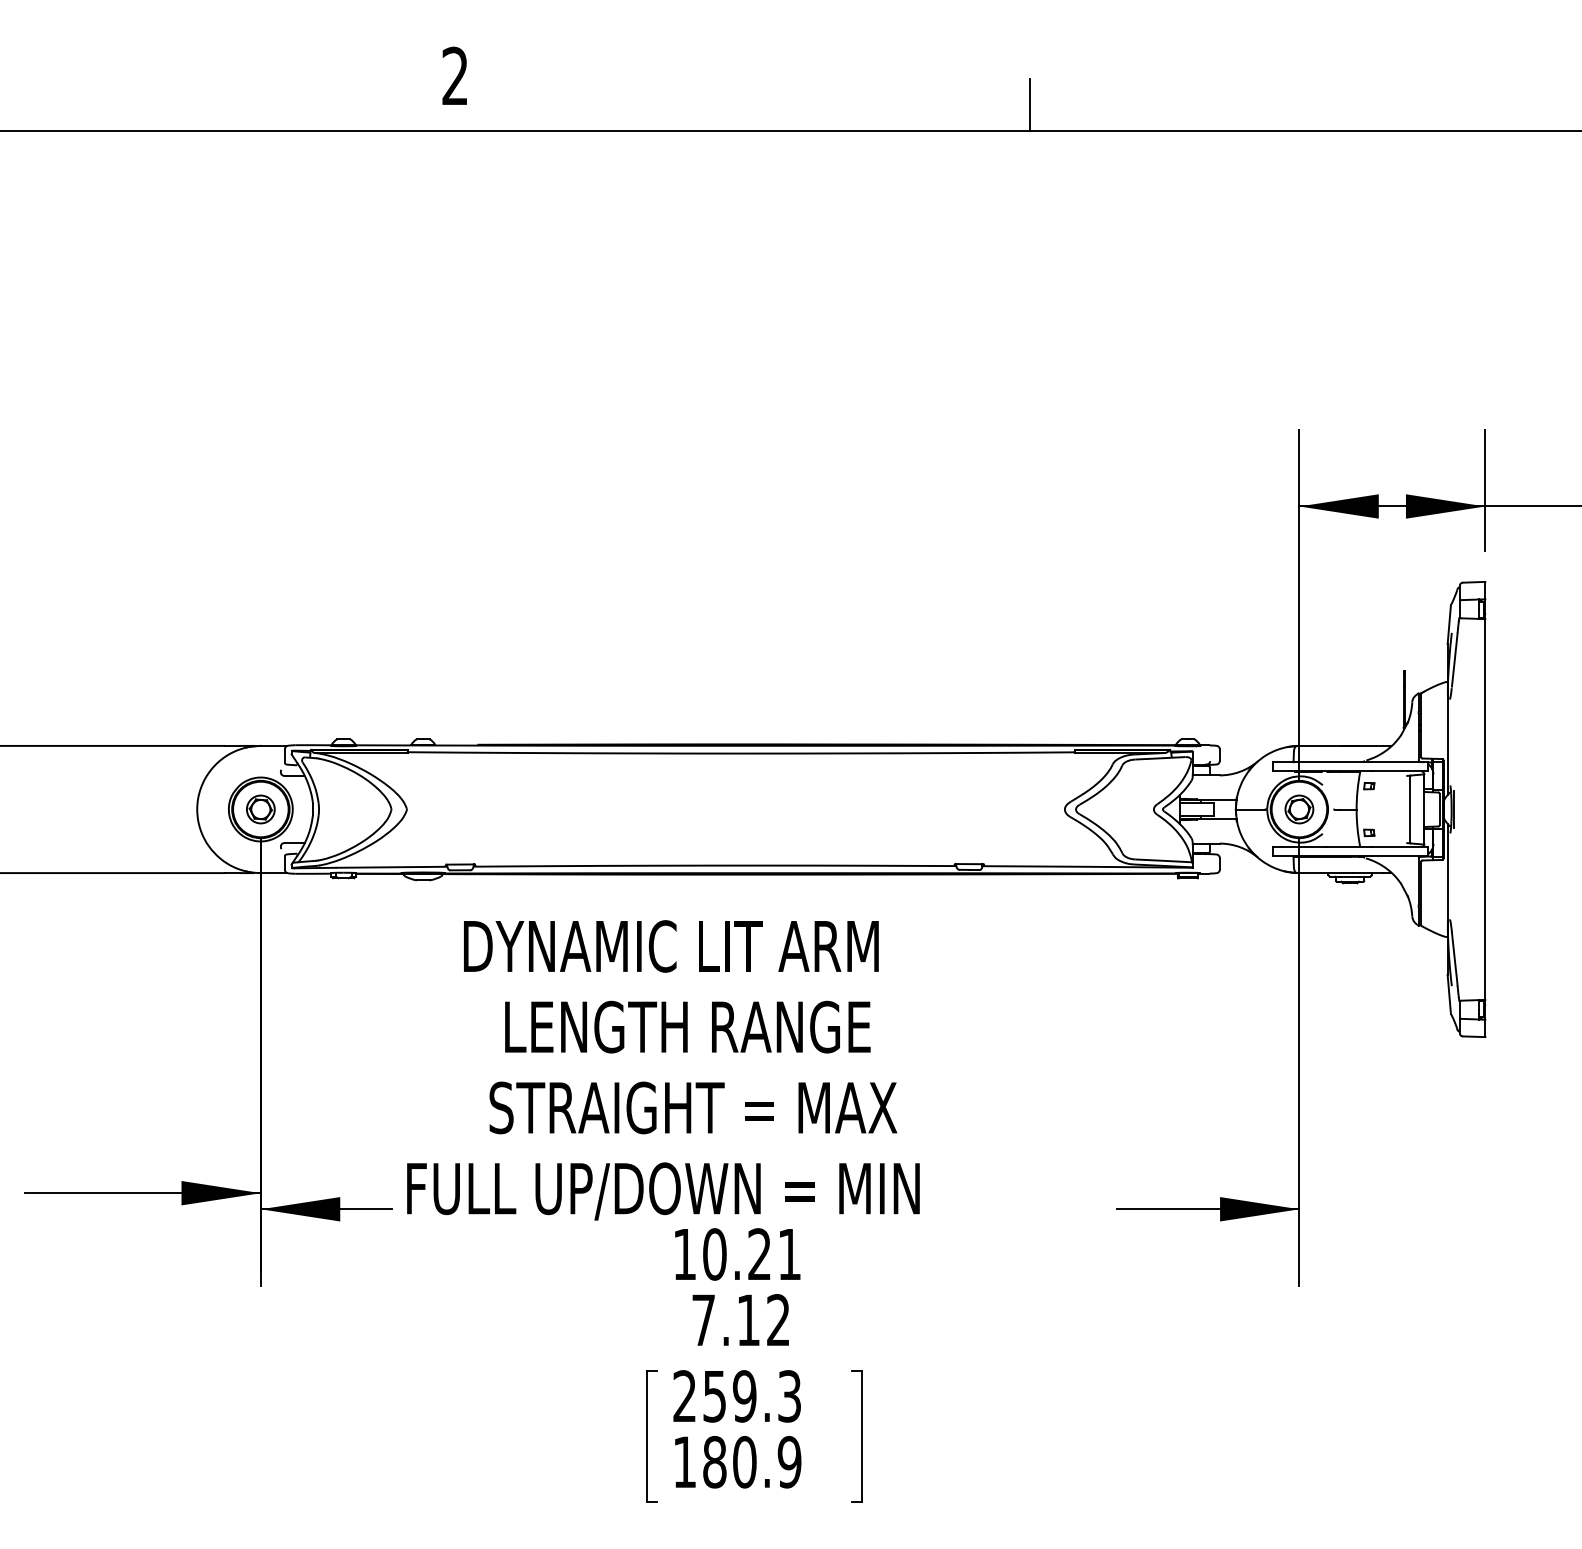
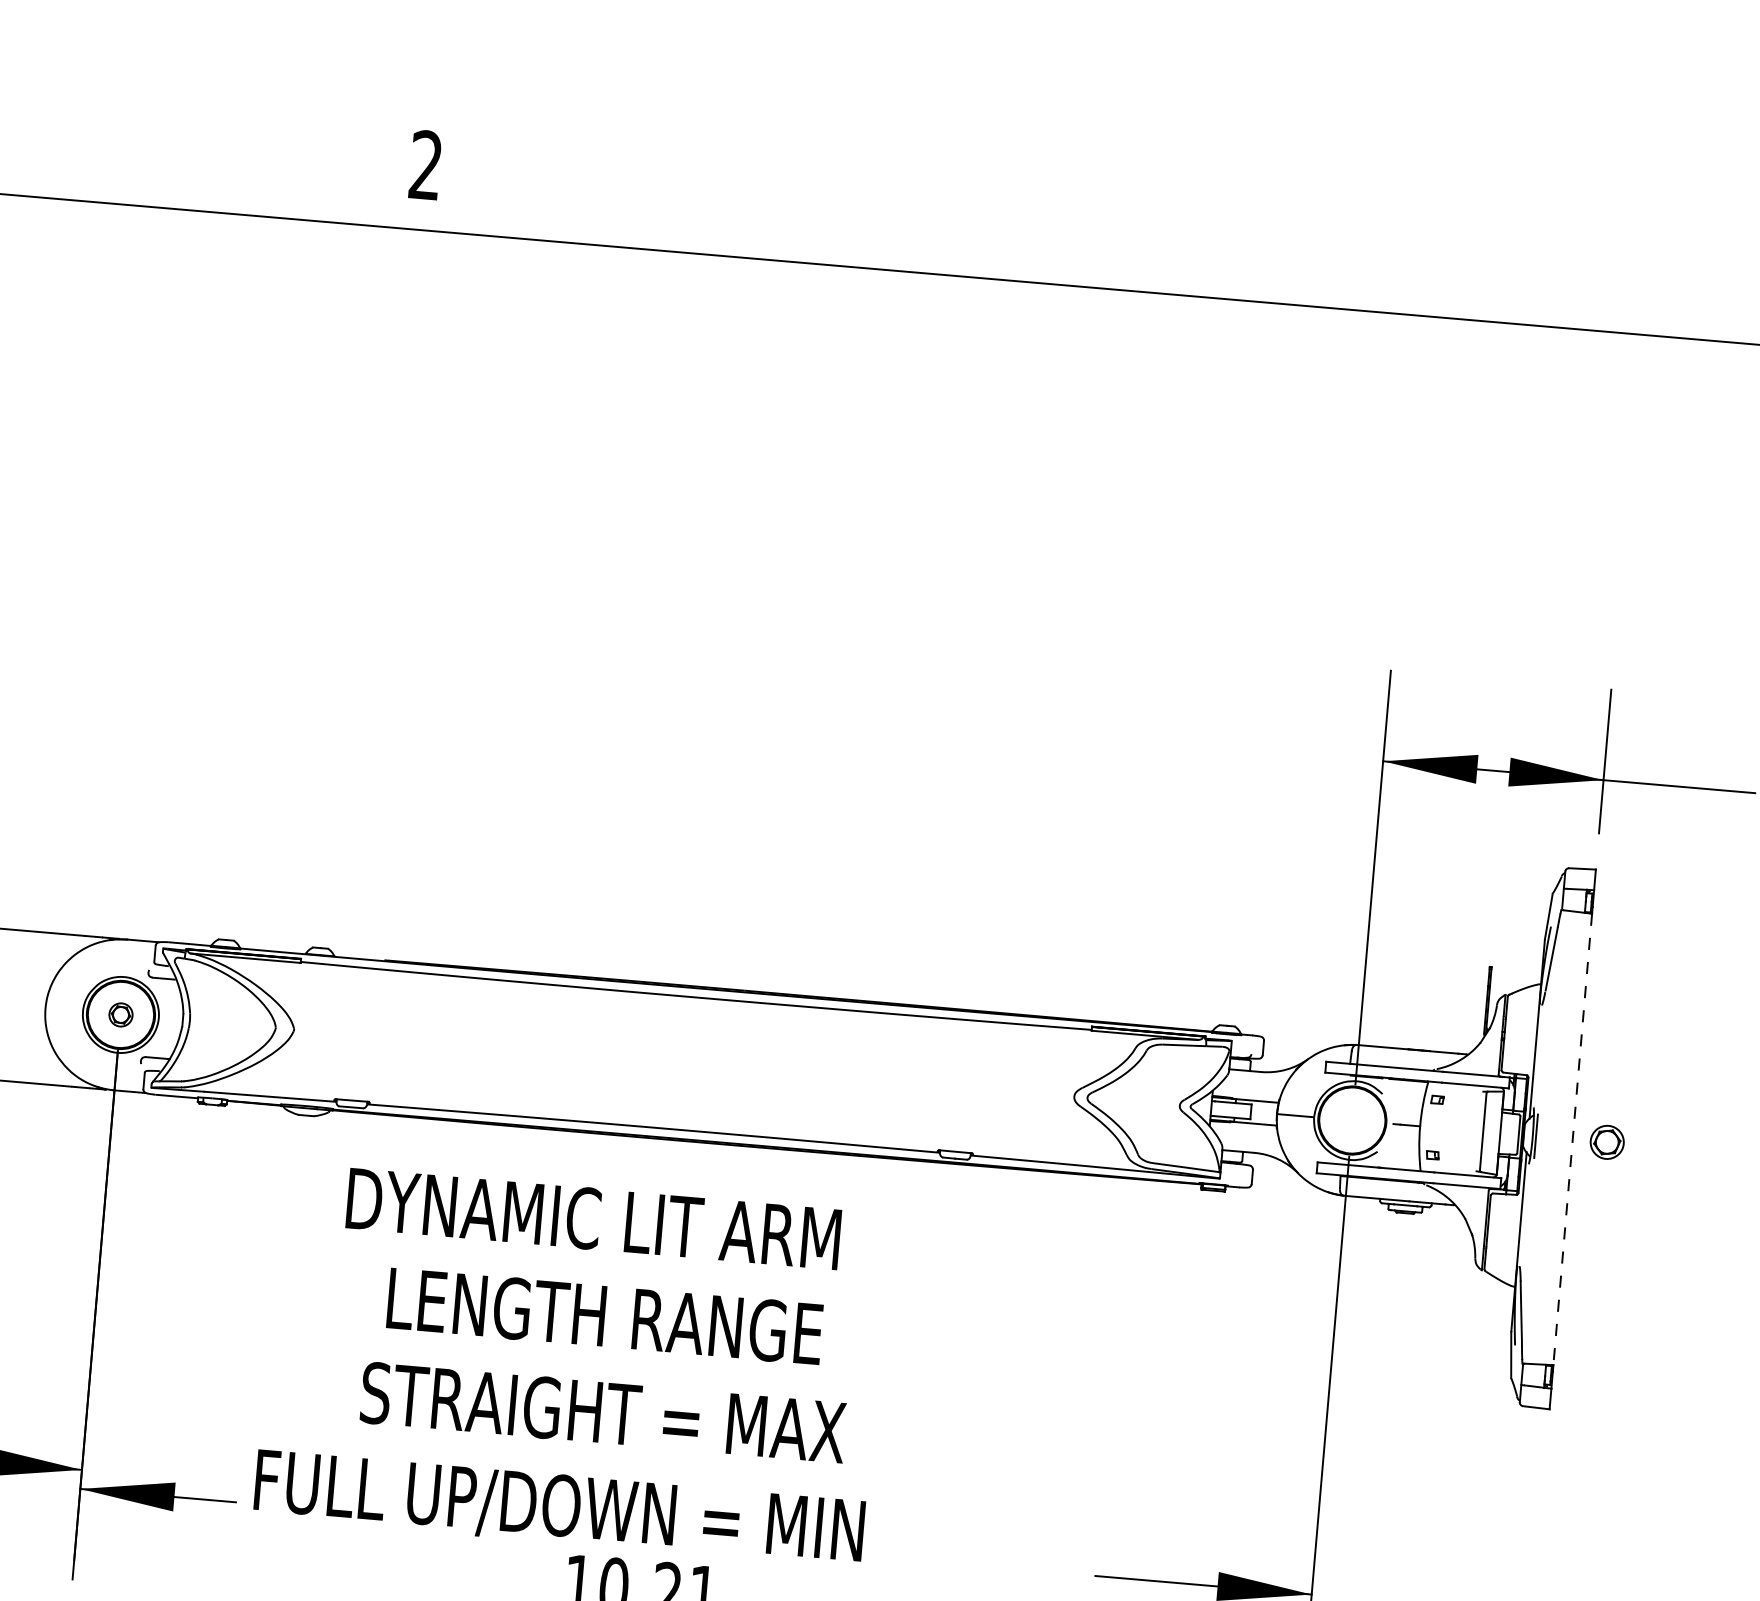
line: (1030, 104) -> (1105, 257), removed
part: (260, 809) -> (120, 1014), size x0.7
part: (1299, 809) -> (1607, 1142), moved
line: (1485, 810) -> (1572, 1140), solid -> dashed

